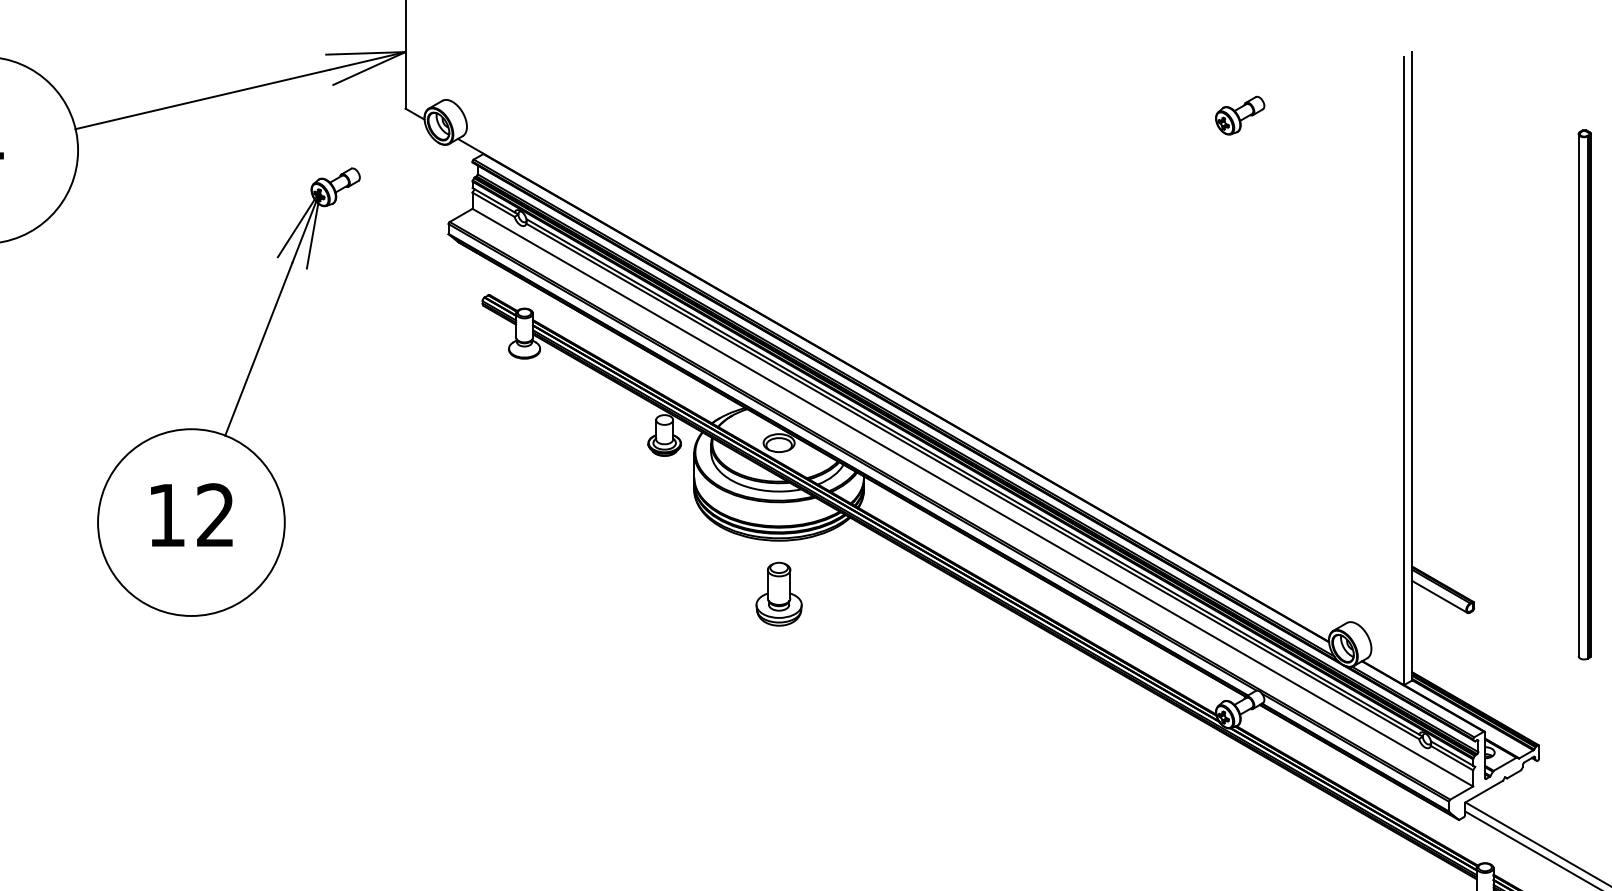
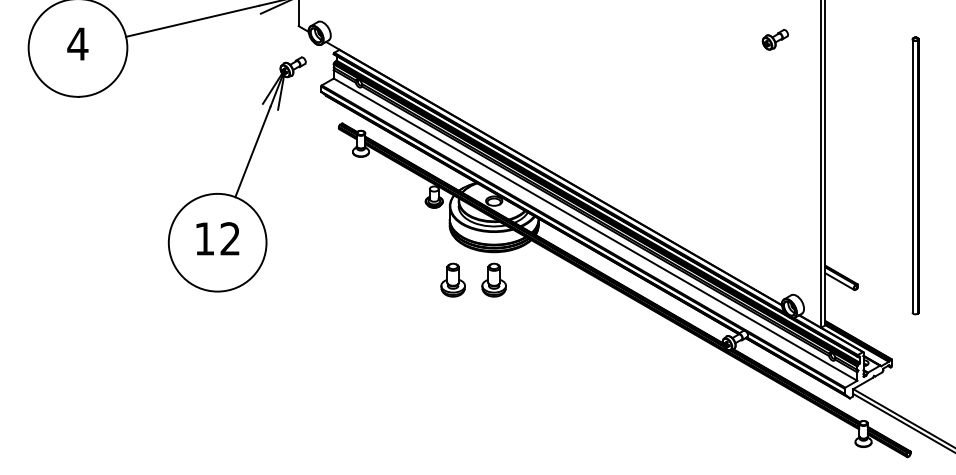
part: (1238, 115) -> (774, 39), moved
part: (238, 394) -> (242, 175), moved
part: (699, 592) -> (452, 279), added

